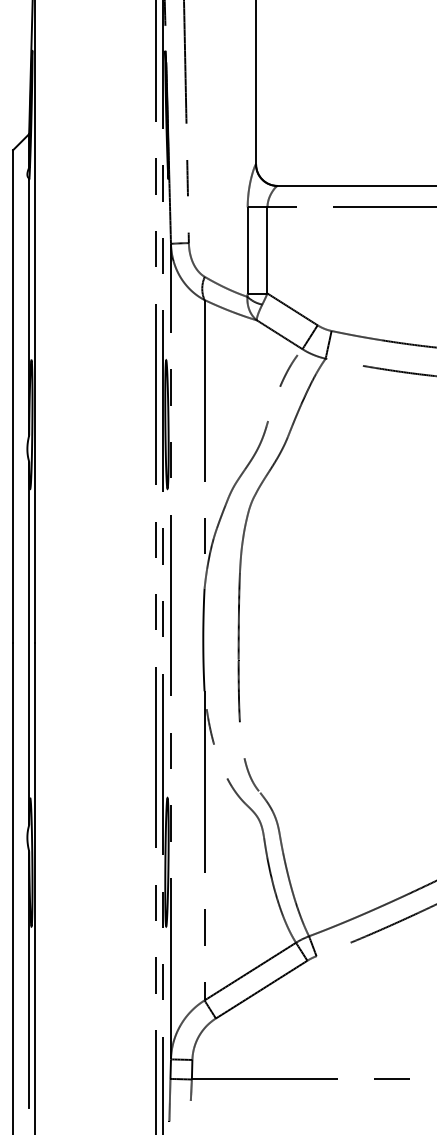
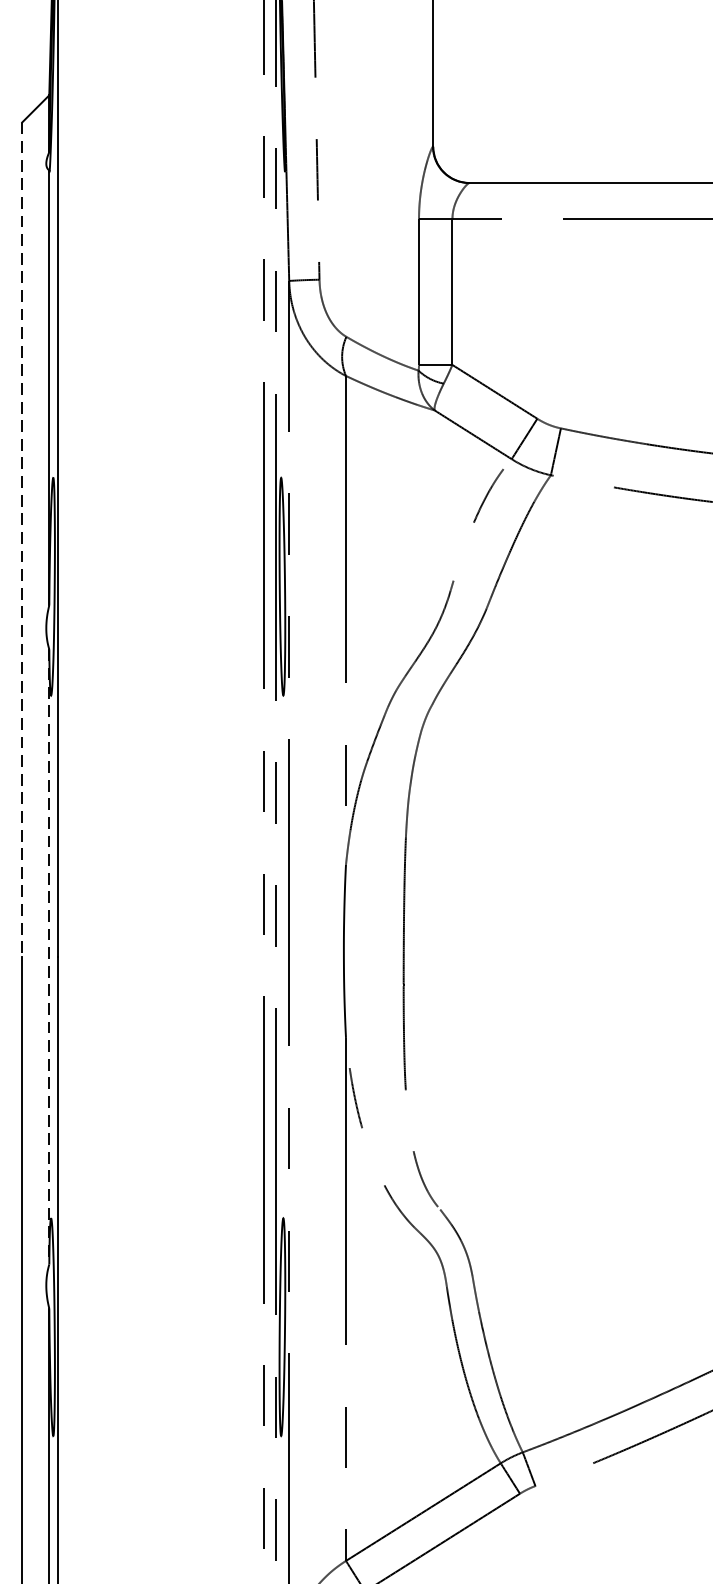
line: (13, 396) -> (22, 539), solid -> dashed
line: (29, 643) -> (49, 957), solid -> dashed

